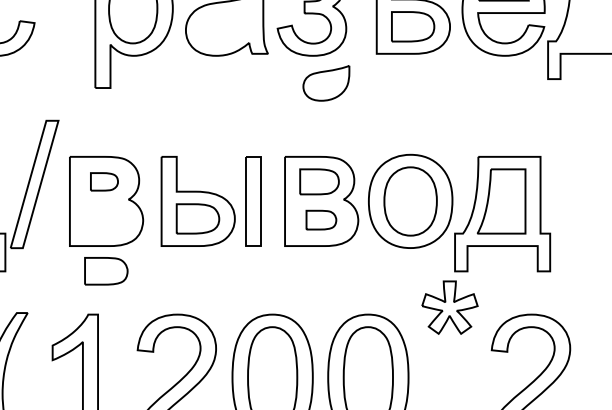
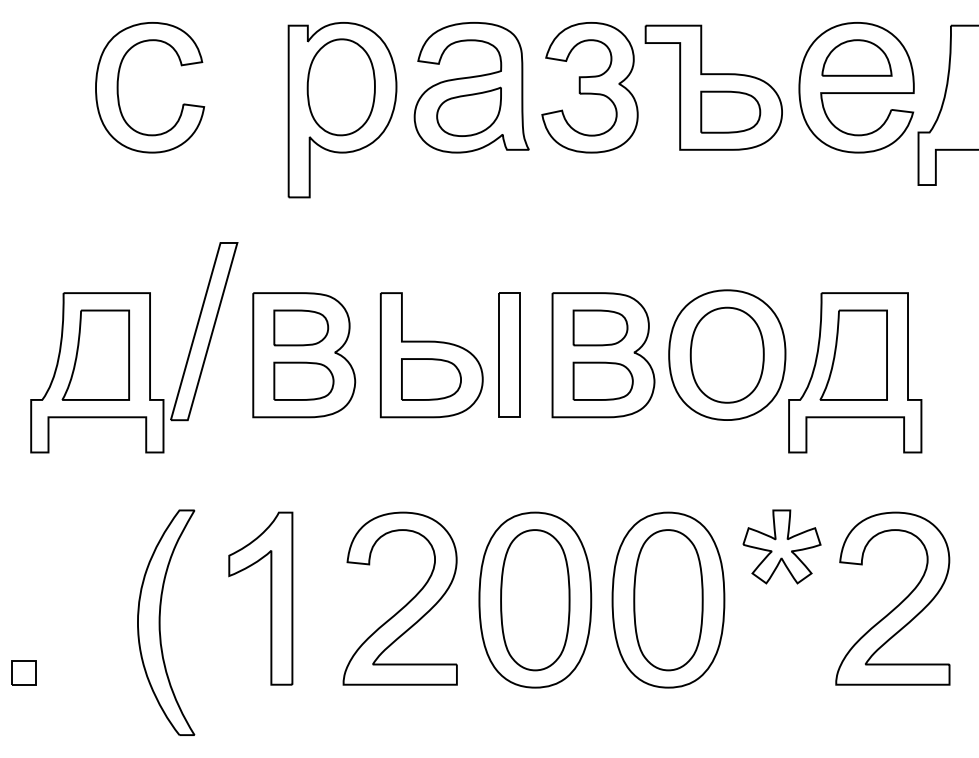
part: (325, 83) -> (468, 111), moved
part: (104, 181) -> (301, 327), size x1.43
part: (320, 219) -> (602, 380), size x1.43
part: (106, 270) -> (303, 380), moved
part: (449, 307) -> (781, 546), moved

